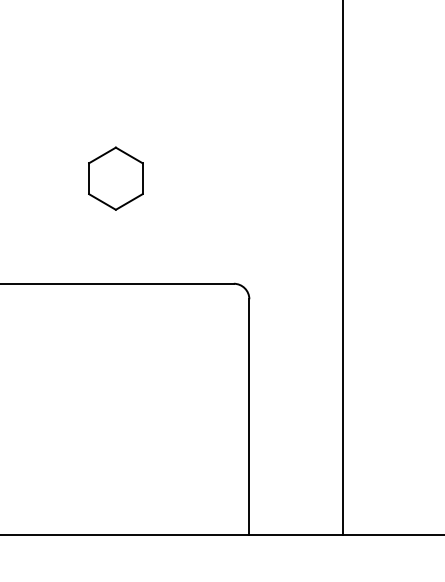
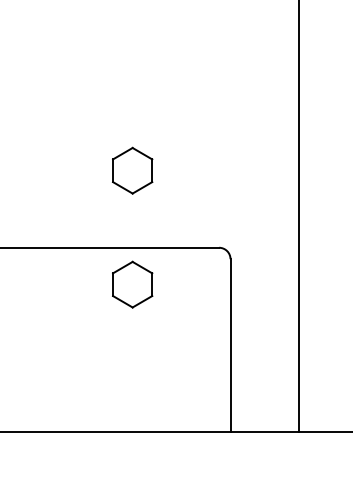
part: (115, 333) -> (132, 284), added

